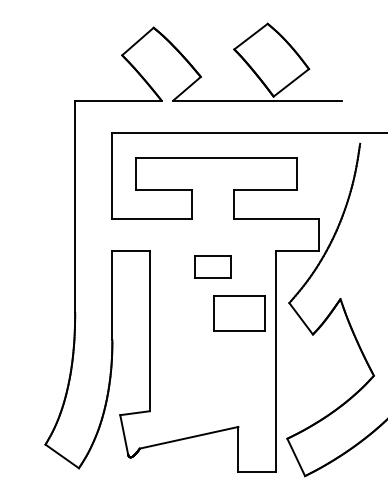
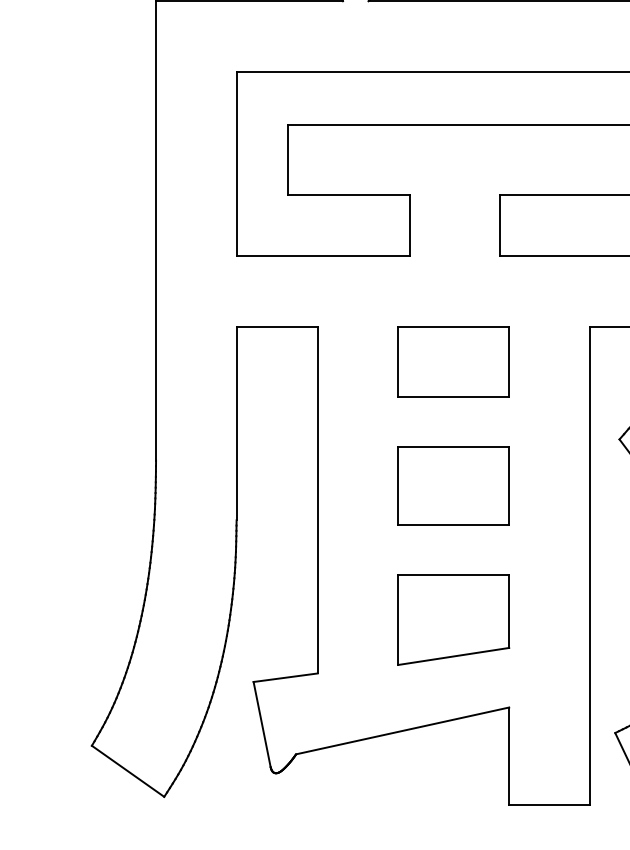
part: (212, 266) -> (453, 360), size x1.43
part: (239, 313) -> (453, 485), moved
part: (212, 386) -> (453, 619), added

